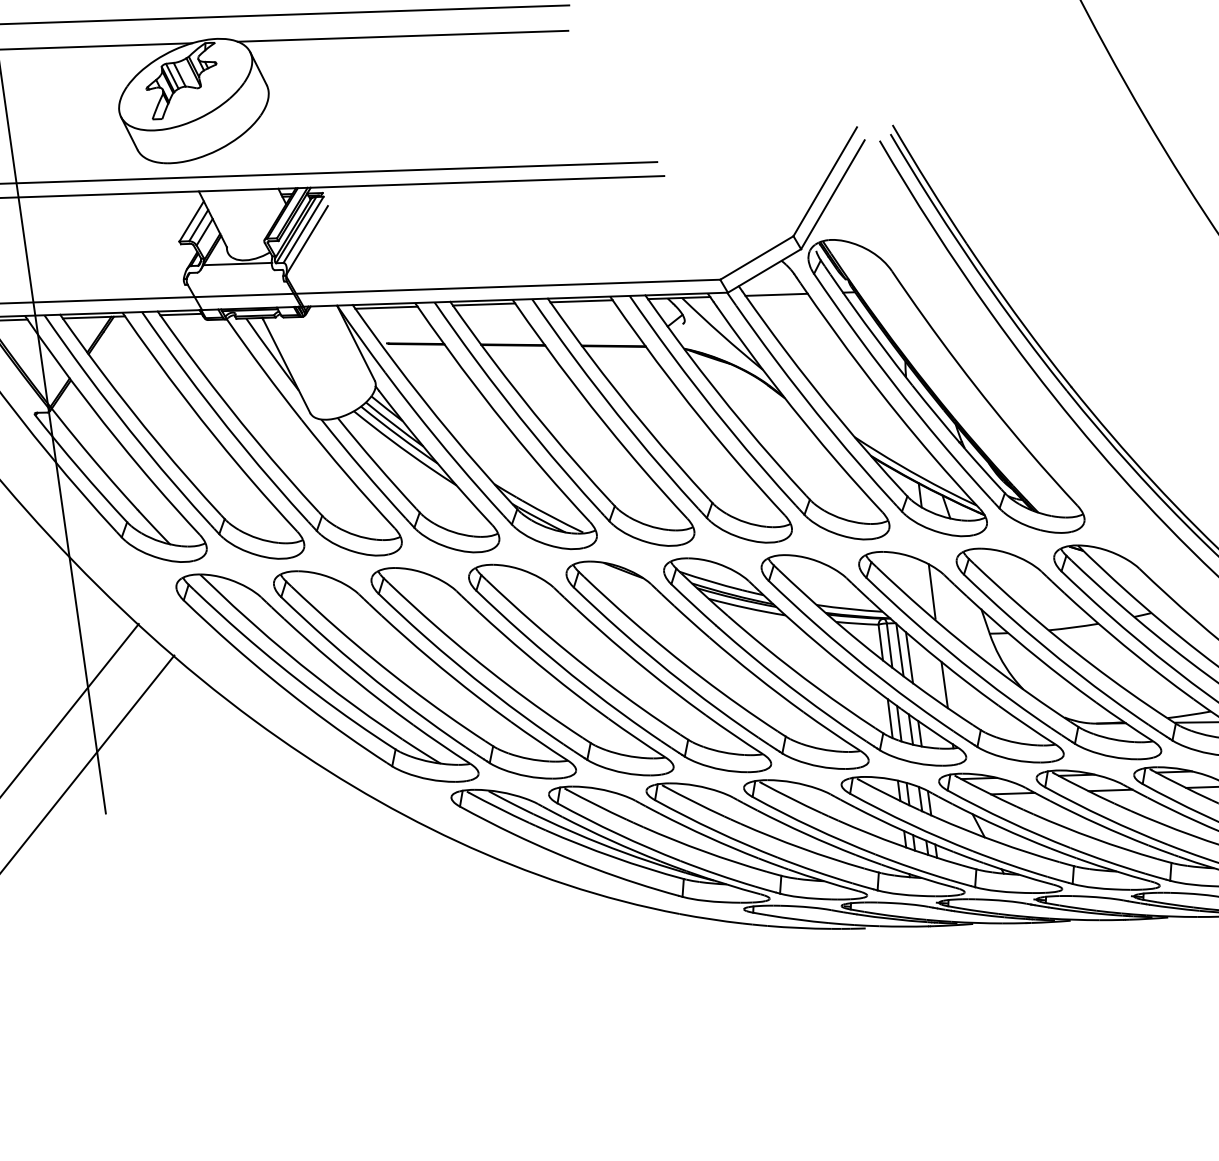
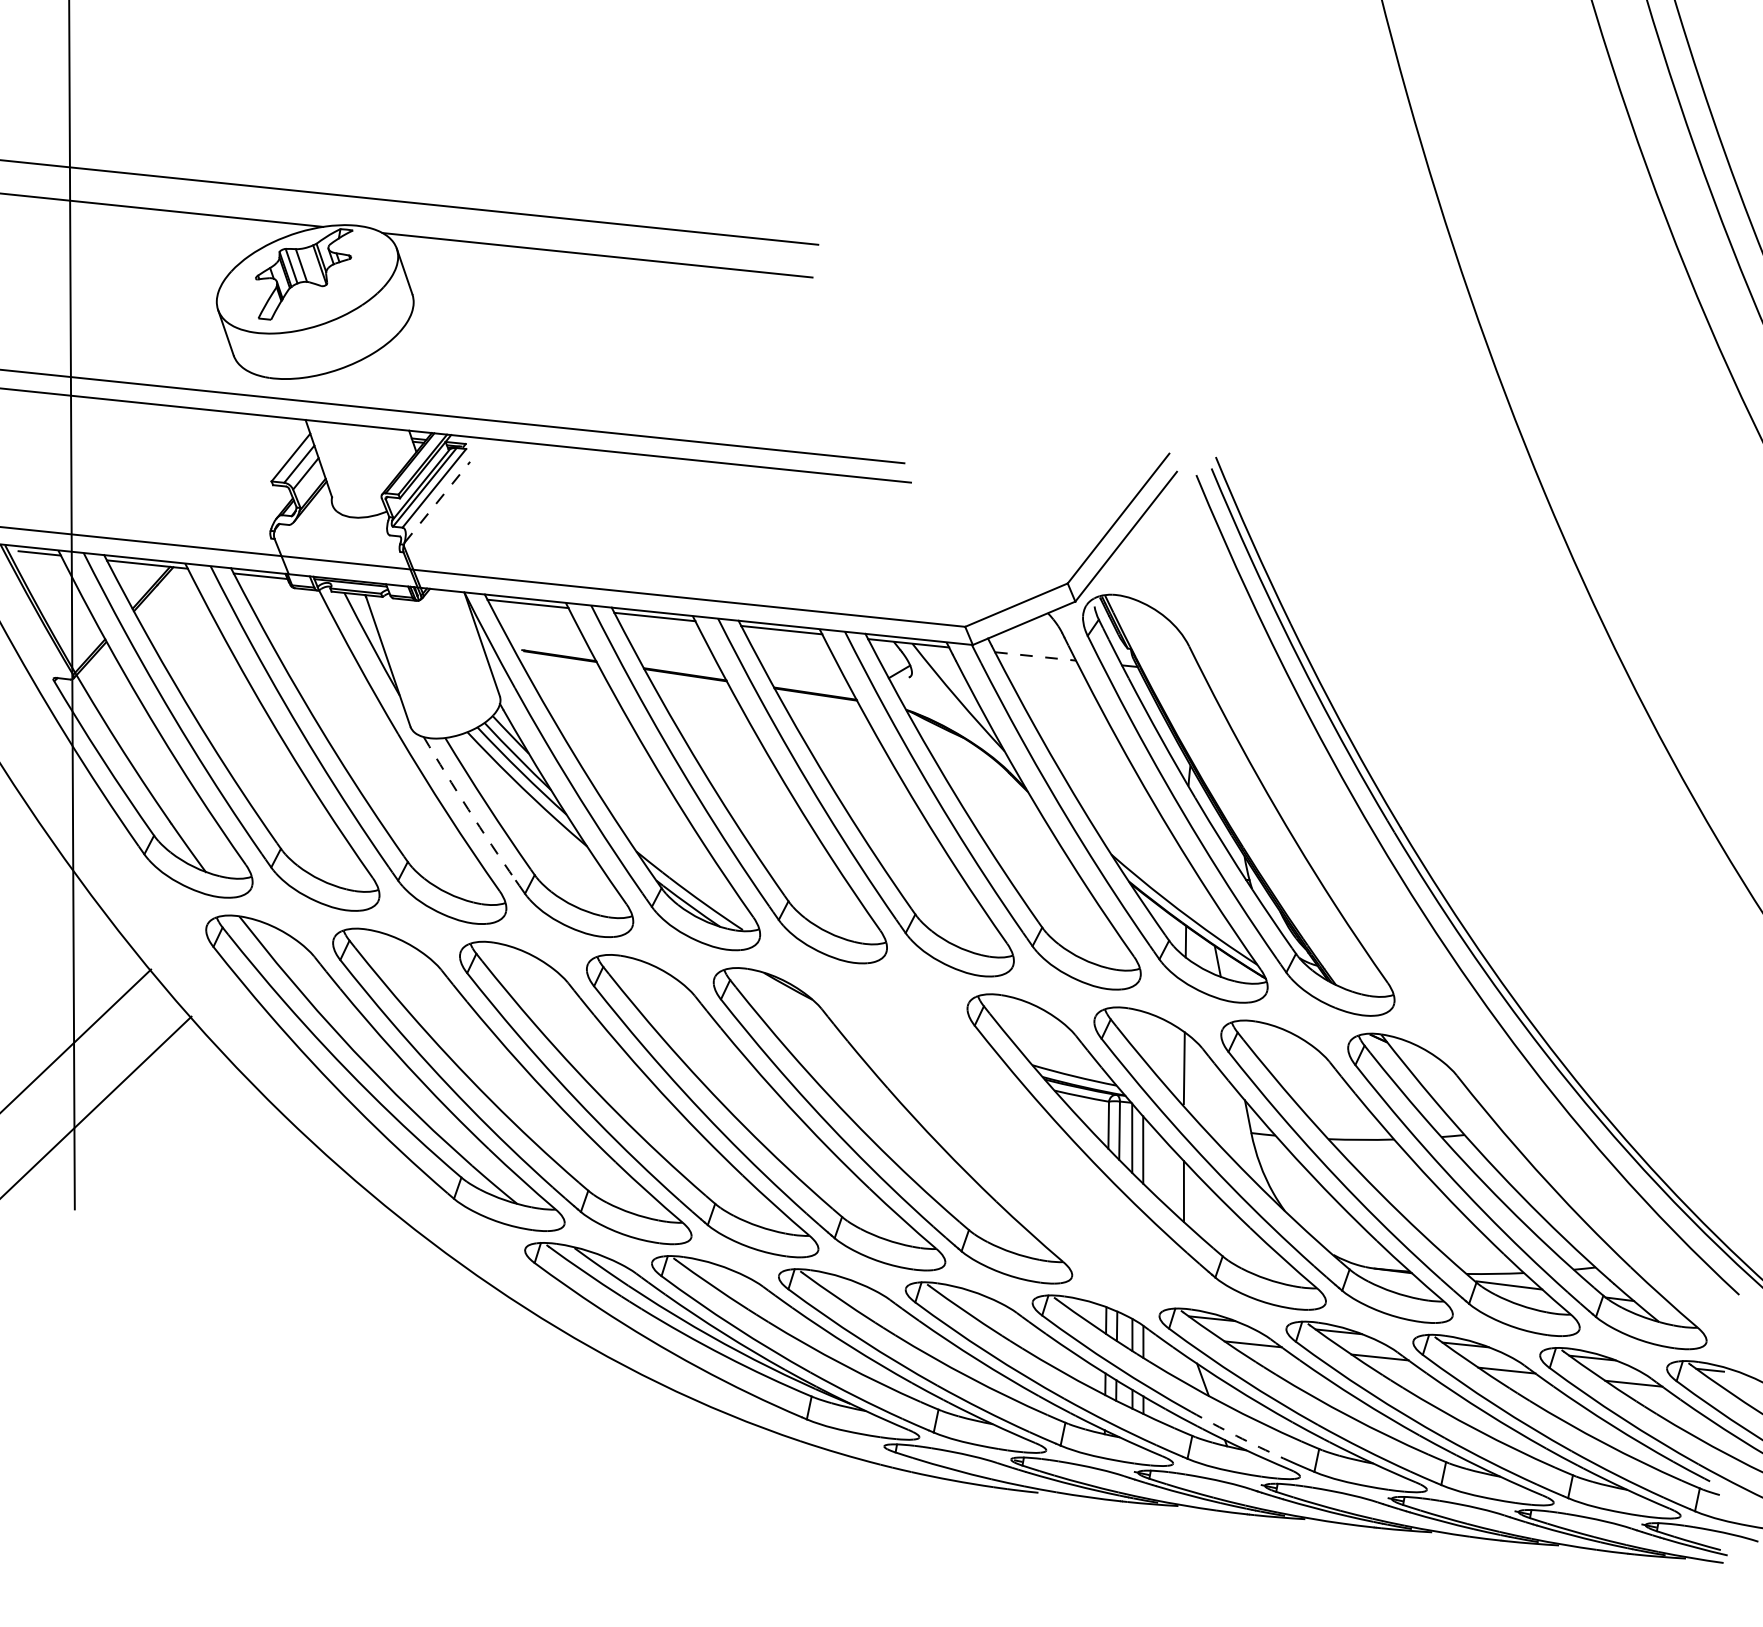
line: (307, 240) -> (437, 502), solid -> dashed
line: (237, 263) -> (342, 520), removed
line: (776, 294) -> (1035, 656), solid -> dashed
arc: (362, 469) -> (468, 809), solid -> dashed
part: (814, 661) -> (1019, 1138), removed
arc: (1009, 864) -> (1236, 1435), solid -> dashed

